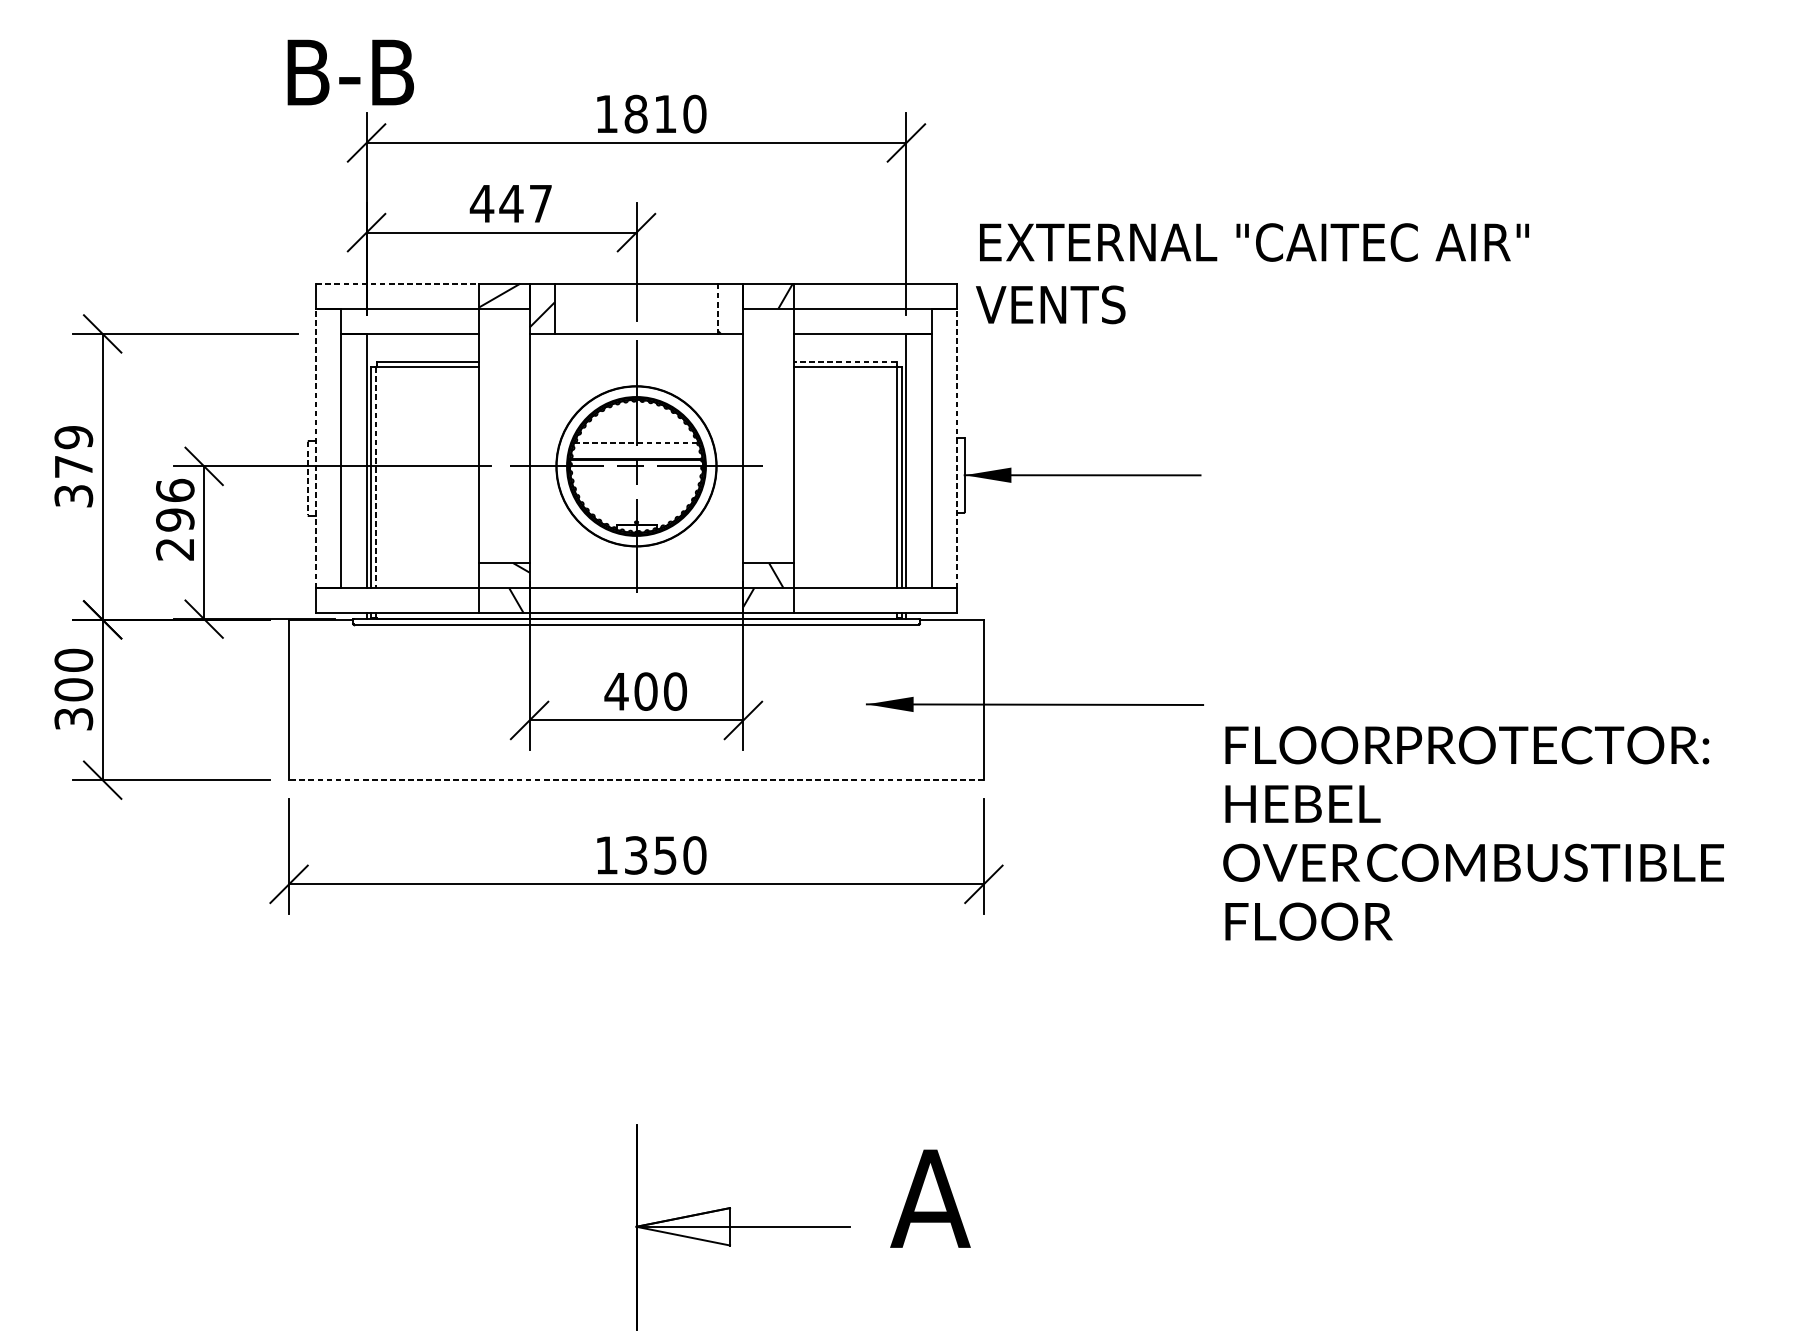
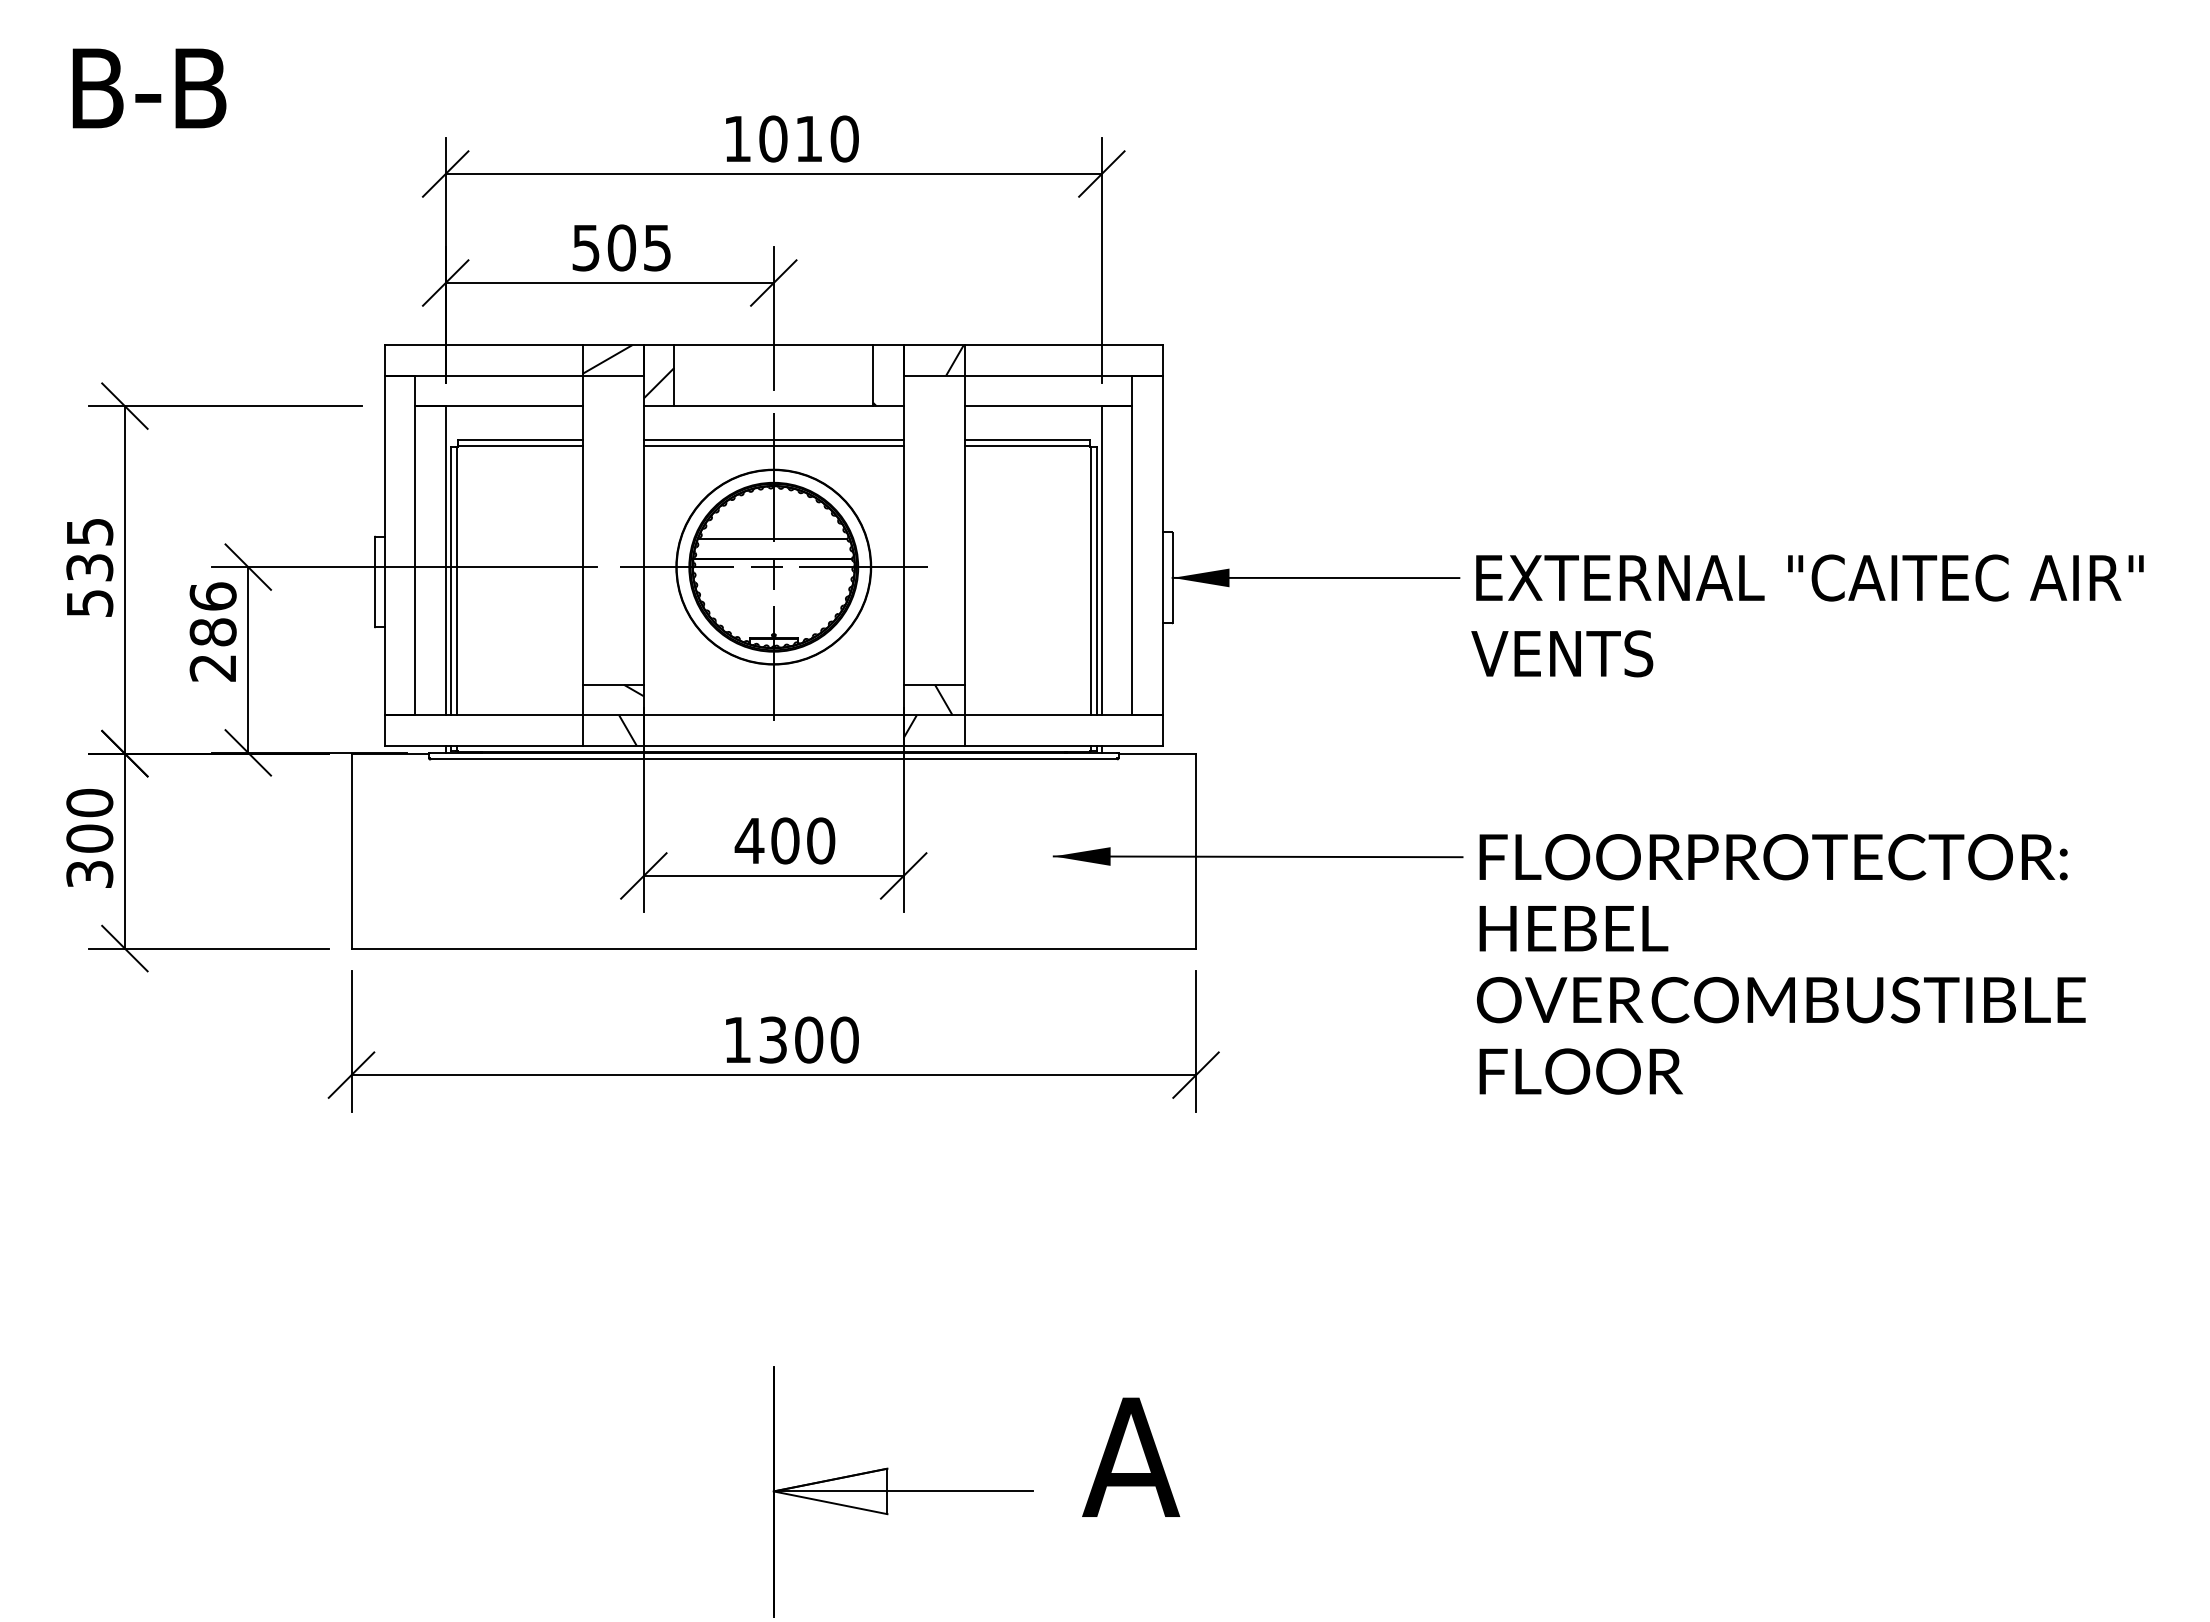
text: (350, 72) -> (149, 88), moved
text: (636, 113) -> (773, 138), 1810 -> 1010
text: (510, 203) -> (620, 247), 447 -> 505
text: (1252, 273) -> (1807, 615), moved
line: (398, 284) -> (484, 345), dashed -> solid
line: (718, 308) -> (873, 375), dashed -> solid
line: (636, 361) -> (773, 439), added
line: (845, 361) -> (1027, 439), dashed -> solid
line: (636, 366) -> (773, 445), added
line: (635, 443) -> (772, 539), dashed -> solid
line: (316, 448) -> (384, 545), dashed -> solid
line: (956, 448) -> (1162, 545), dashed -> solid
text: (73, 466) -> (89, 567), 379 -> 535
line: (376, 478) -> (457, 581), dashed -> solid
line: (308, 479) -> (374, 582), dashed -> solid
text: (174, 520) -> (212, 632), 296 -> 286
line: (636, 780) -> (773, 948), dashed -> solid
text: (1473, 833) -> (1781, 964), moved
text: (665, 854) -> (809, 1039), 1350 -> 1300

